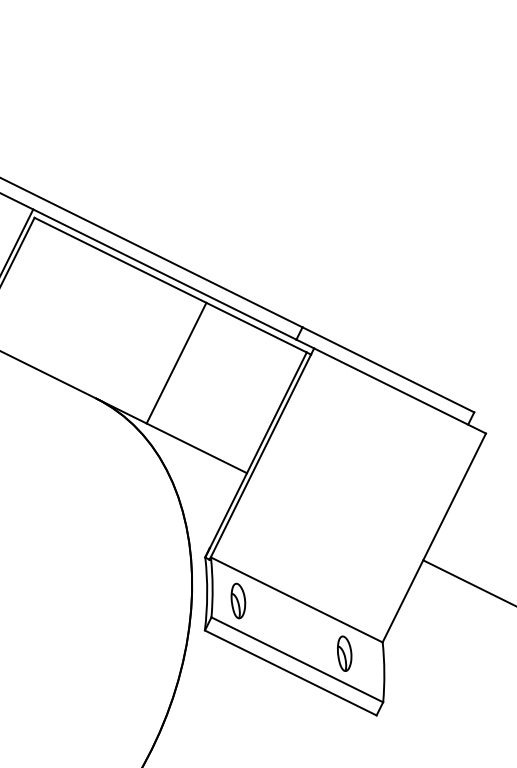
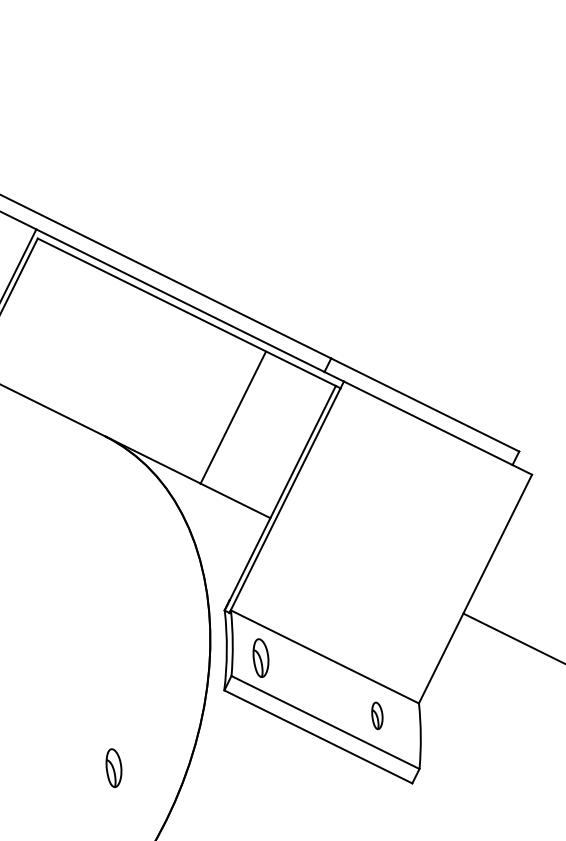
line: (176, 362) -> (233, 417), moved
part: (344, 653) -> (377, 715), size x0.7
part: (103, 700) -> (113, 767), added

